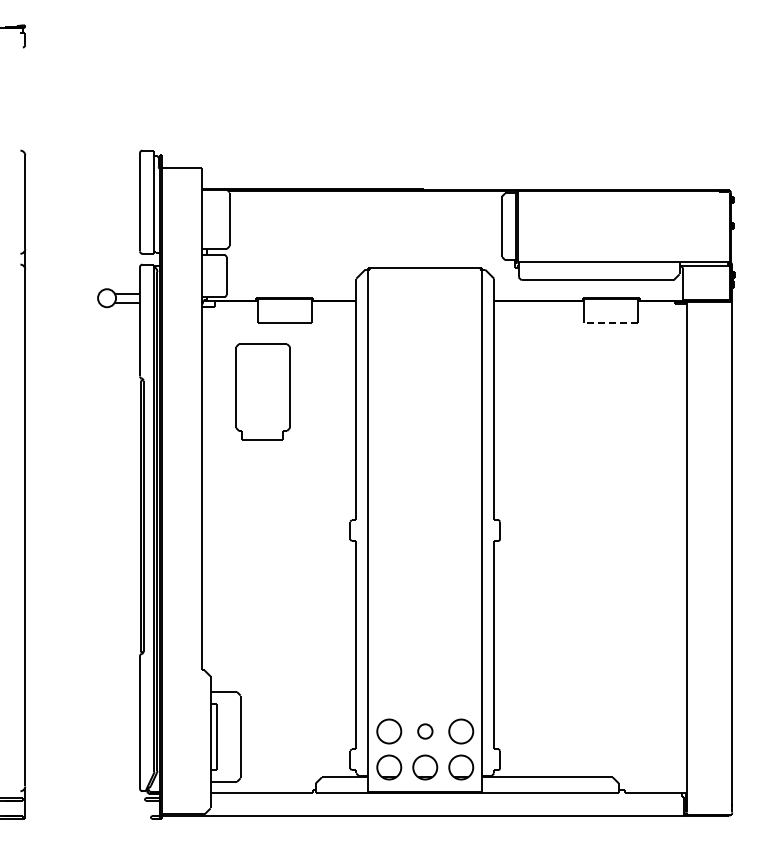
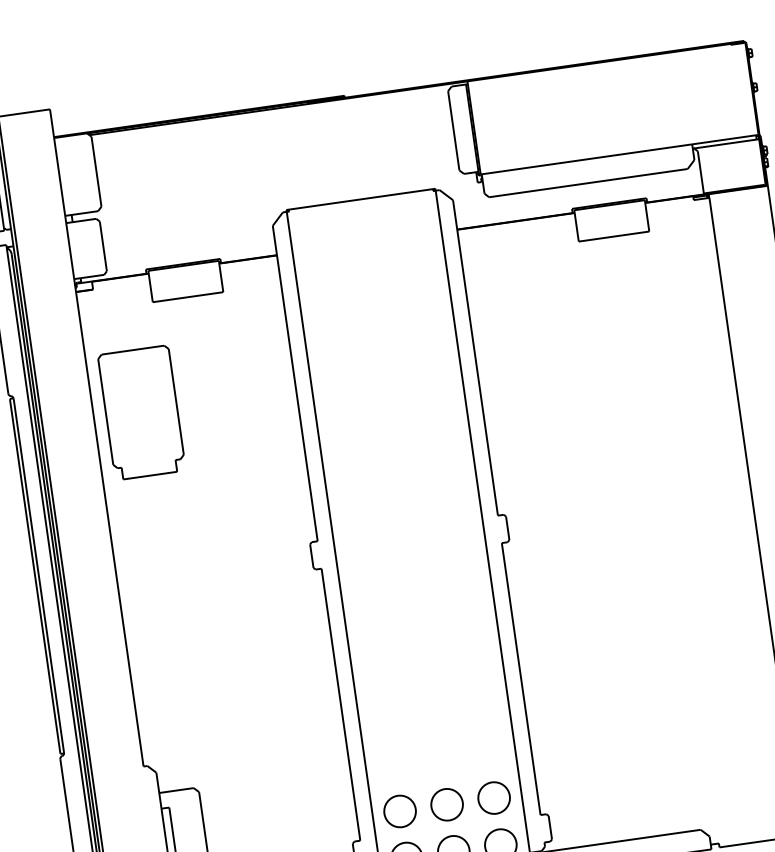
line: (611, 323) -> (614, 236), dashed -> solid
part: (262, 391) -> (140, 412), moved
part: (425, 731) -> (447, 804), size x1.67

